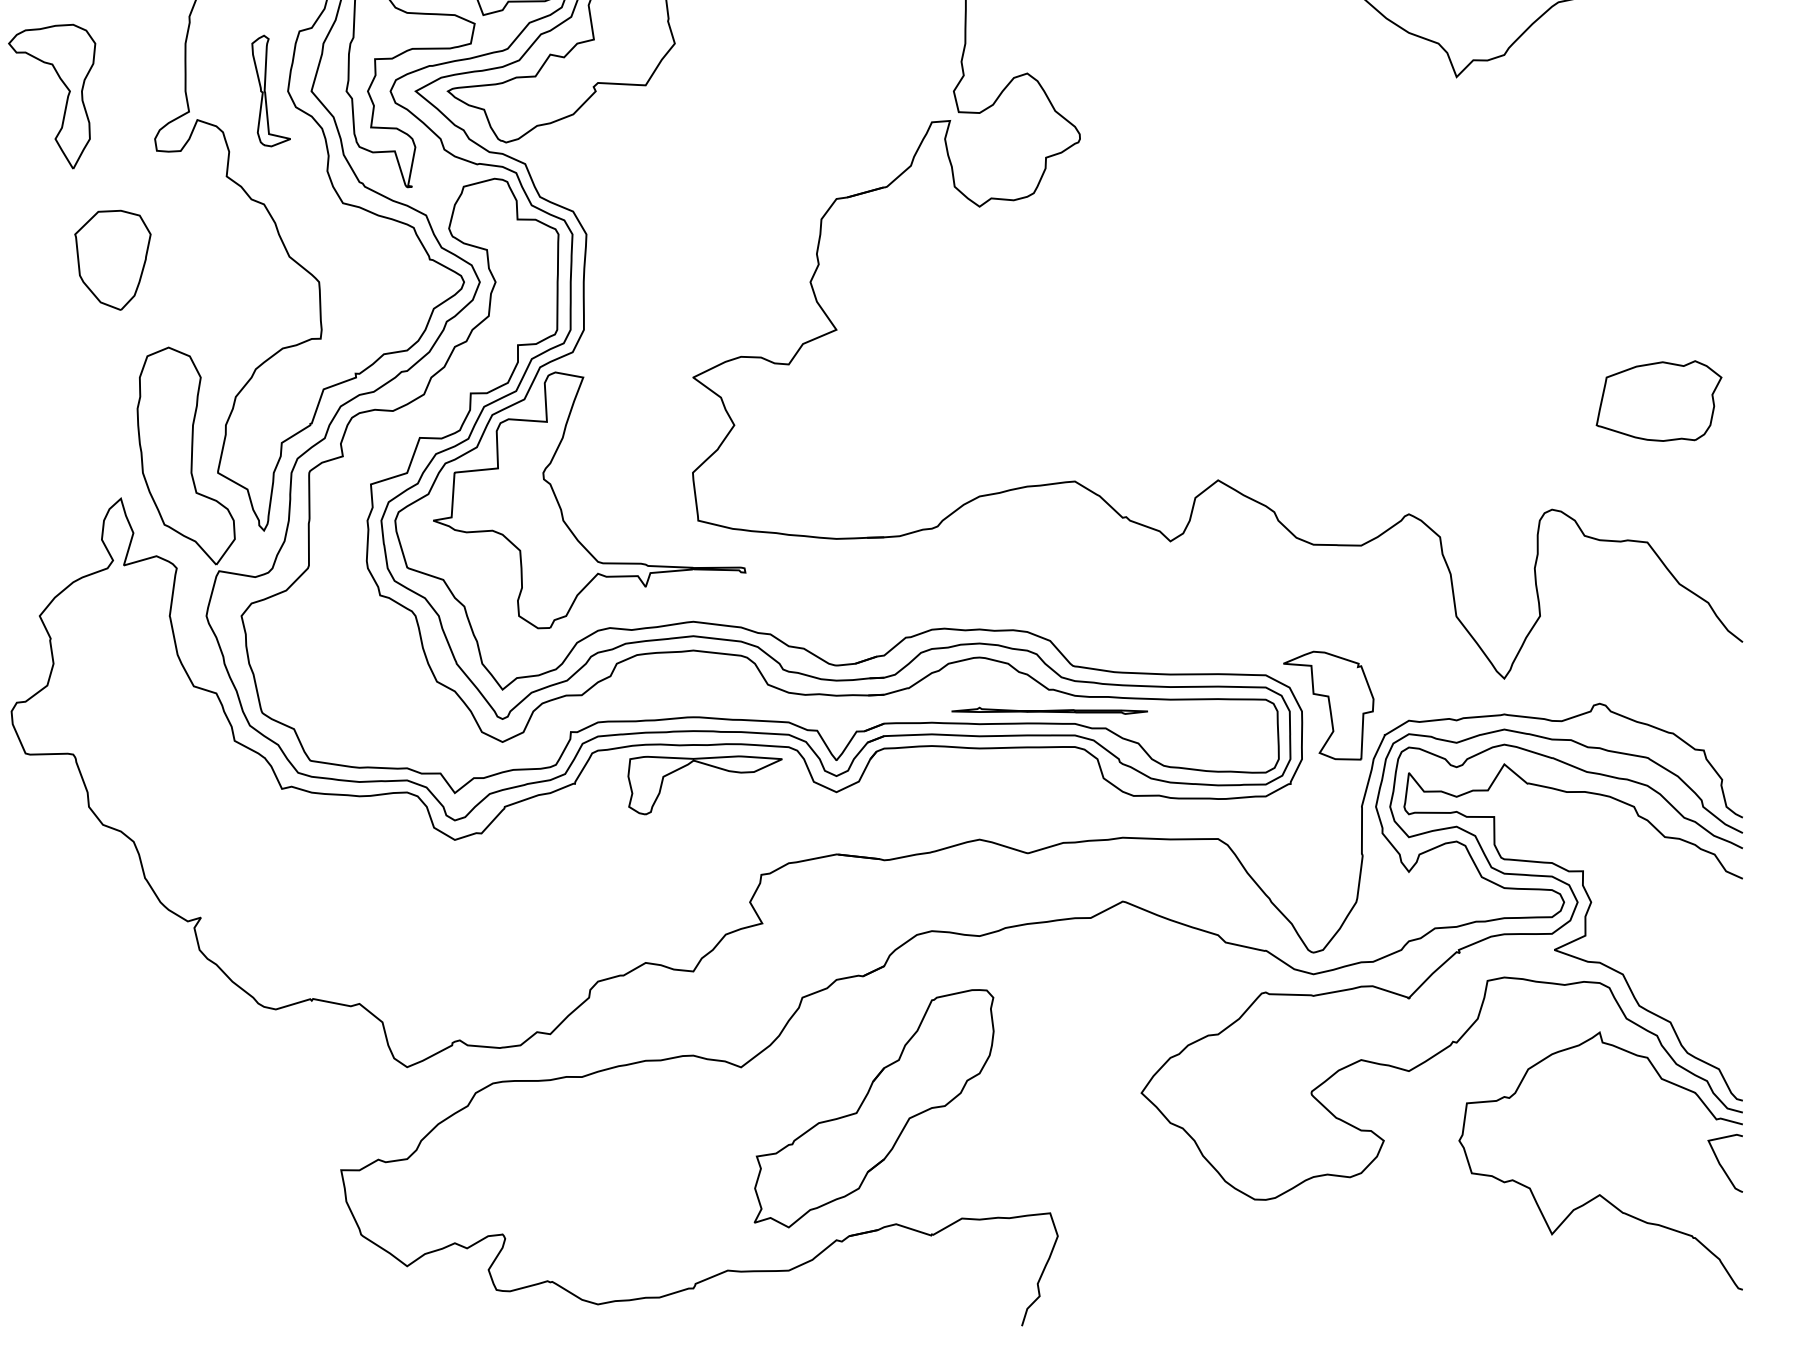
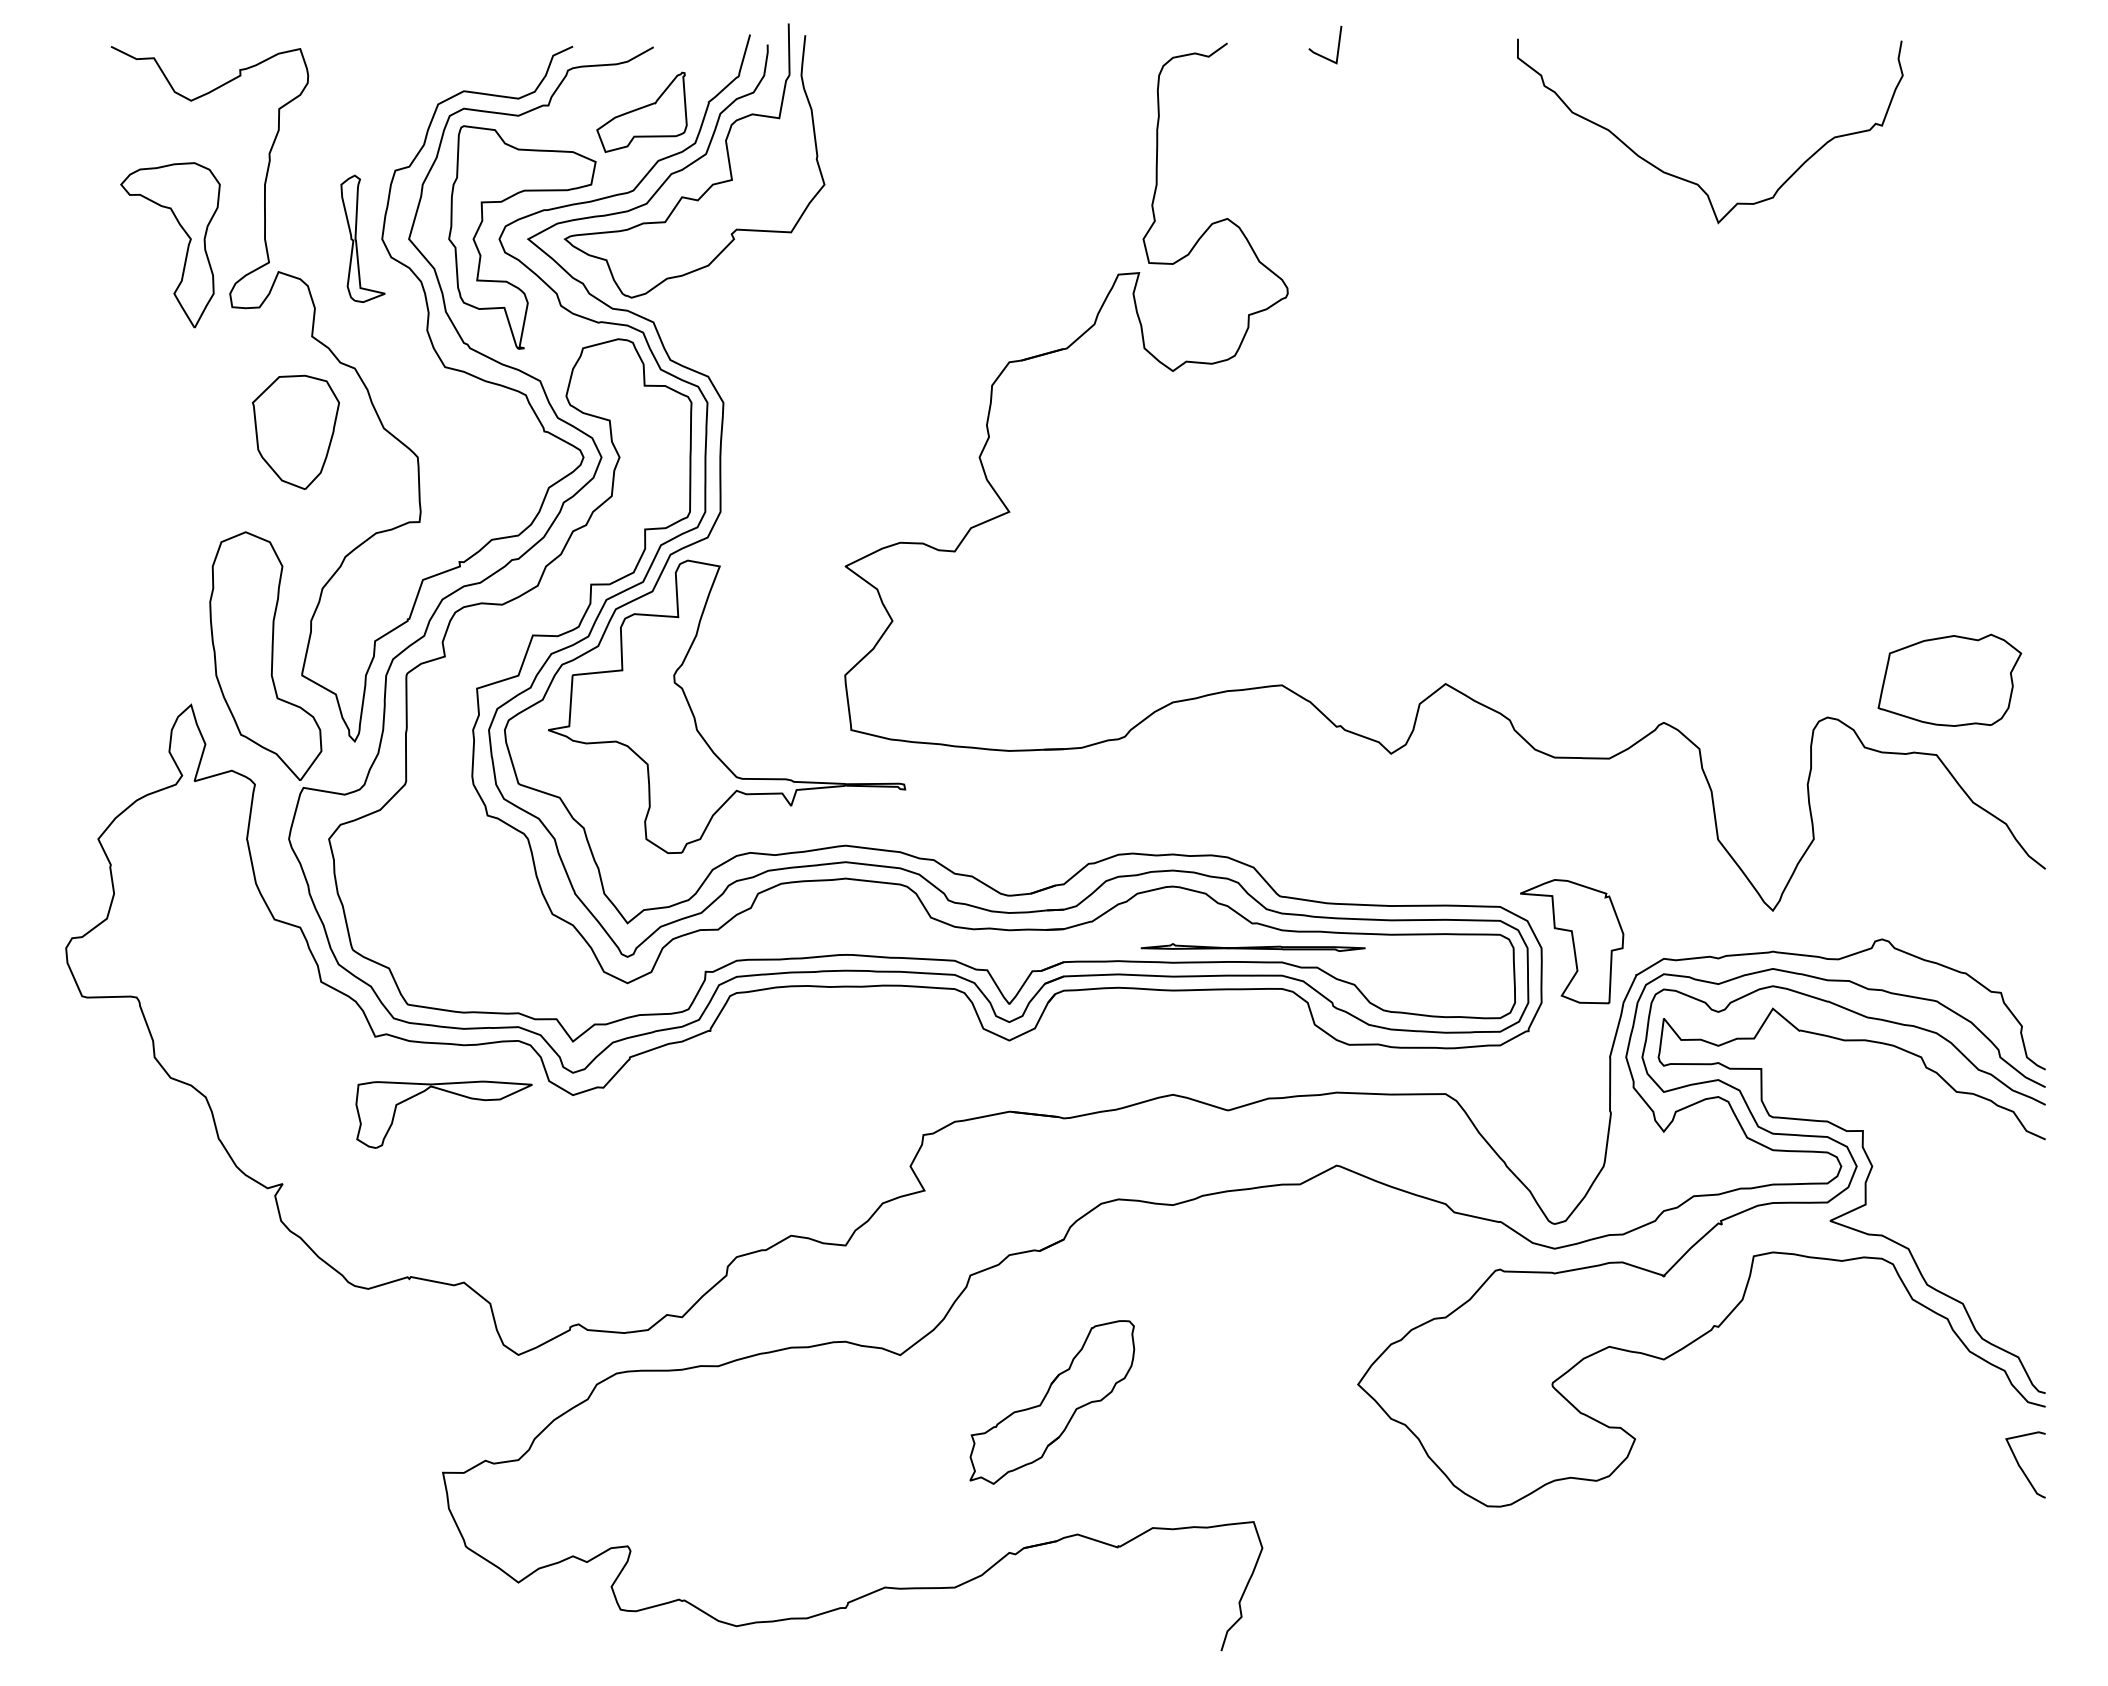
part: (66, 101) -> (186, 250), moved
part: (112, 259) -> (295, 431), moved
part: (1658, 400) -> (1949, 679), moved
part: (710, 766) -> (450, 1093), moved
part: (873, 1108) -> (1051, 1402), size x0.6
curve: (1600, 1194) -> (1882, 1500), removed

